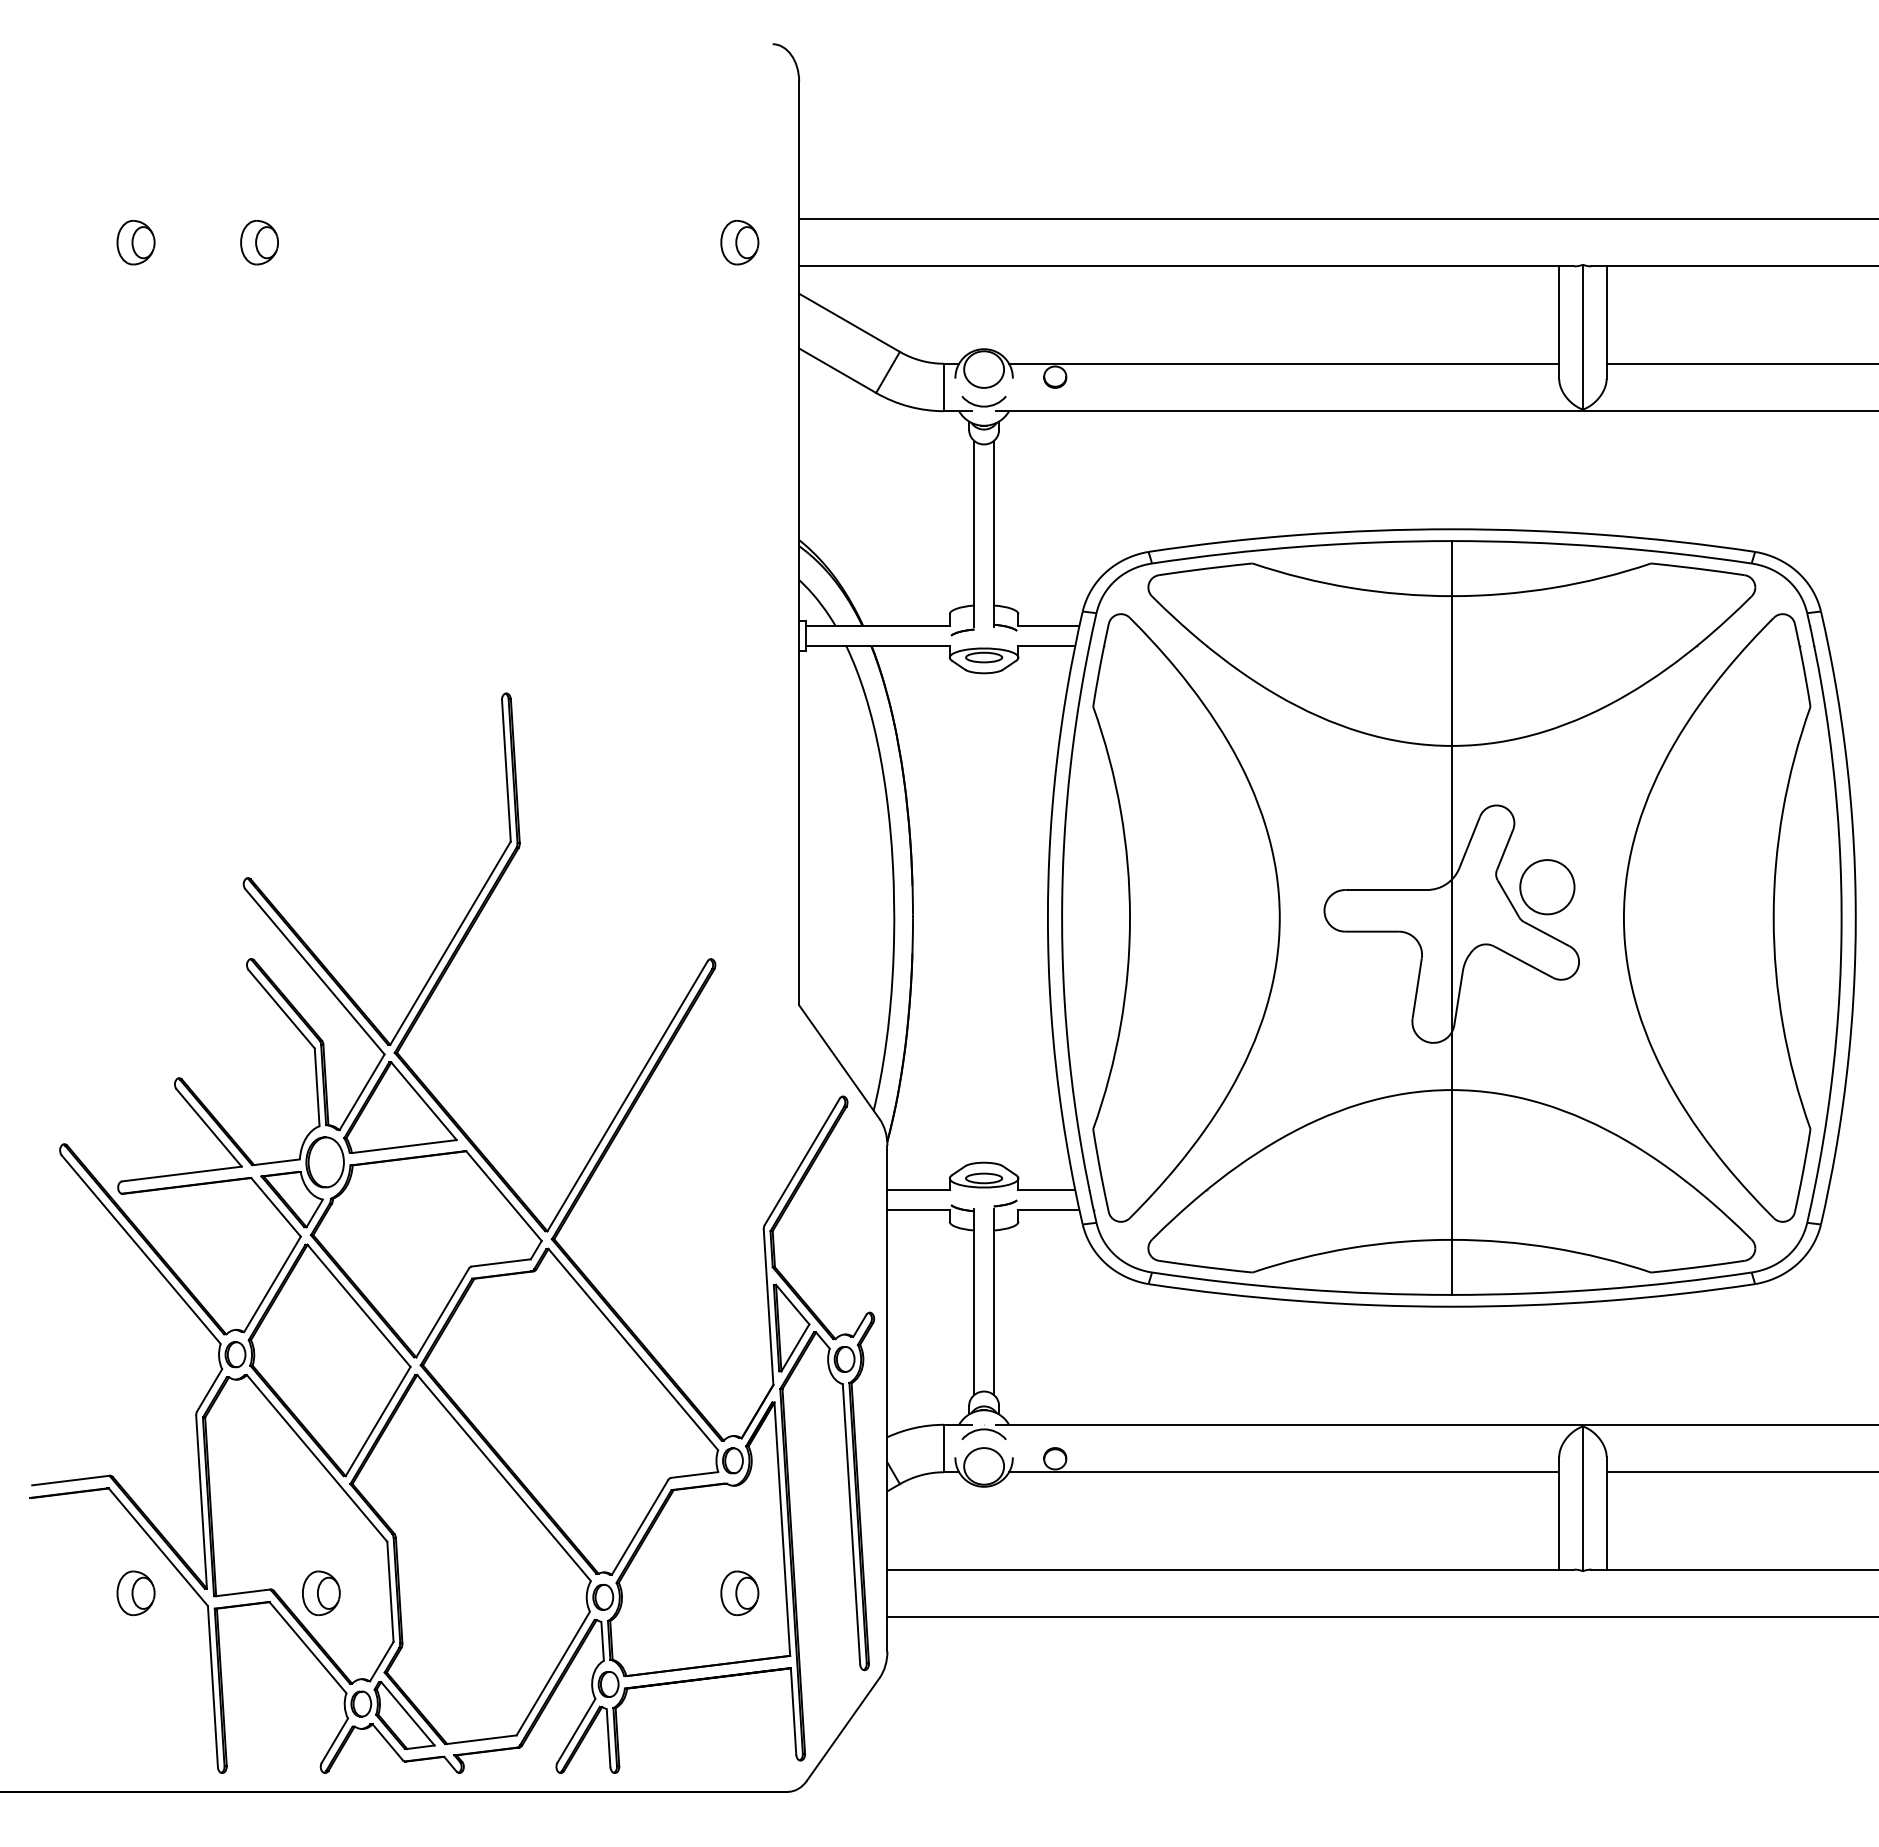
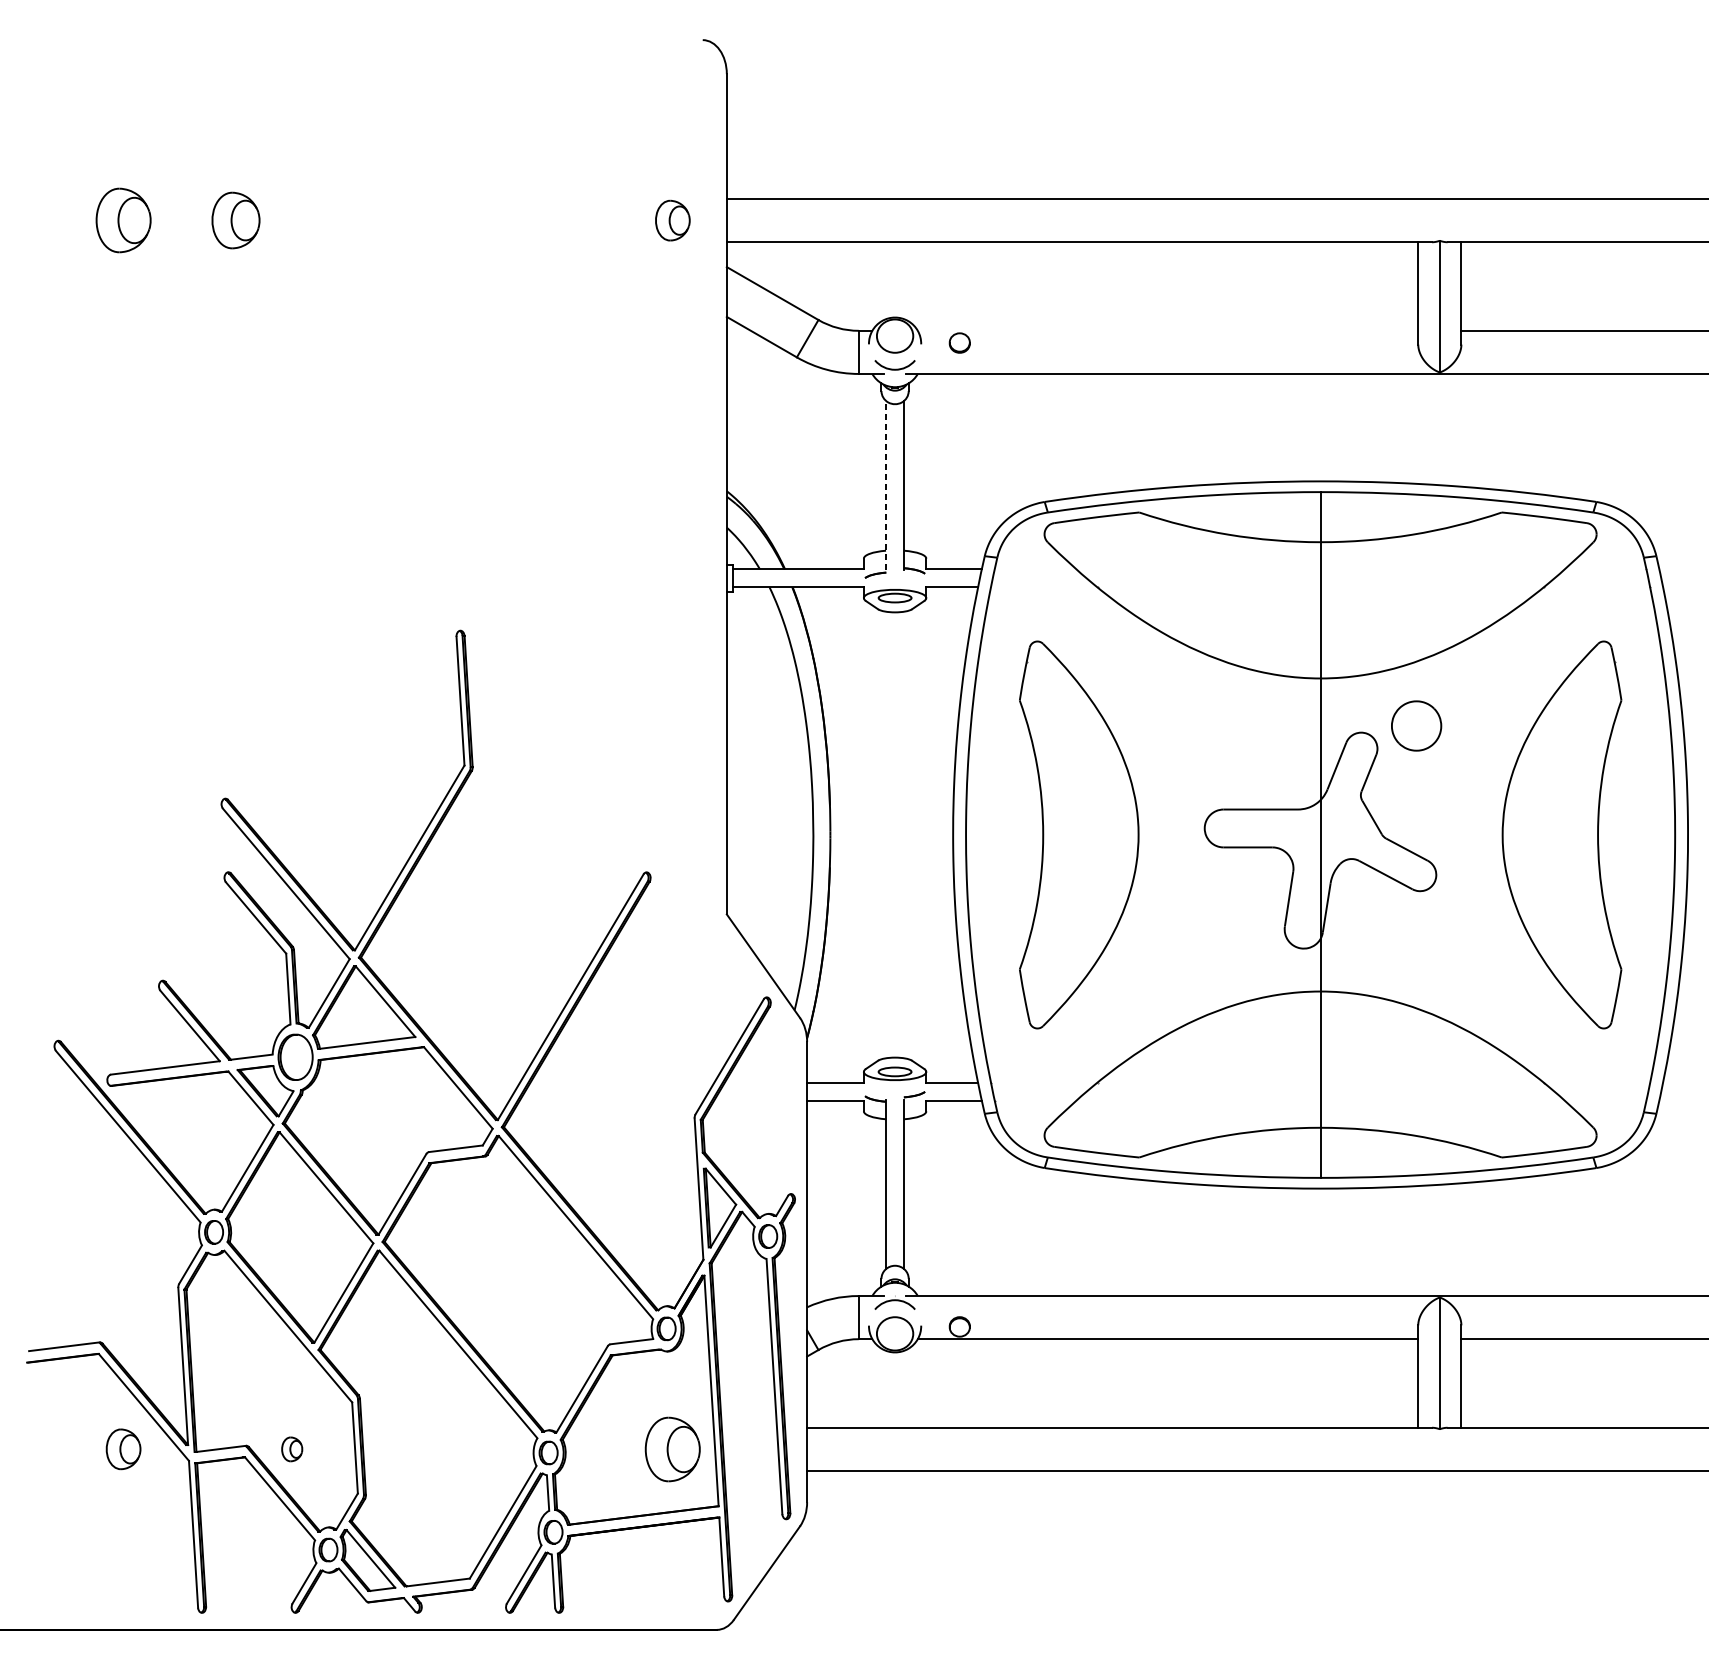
part: (135, 242) -> (123, 220), size x1.6
part: (259, 242) -> (235, 220), size x1.4
line: (1284, 363) -> (1168, 330), removed
line: (974, 533) -> (886, 485), solid -> dashed
part: (1547, 887) -> (1416, 726), moved
part: (1186, 917) -> (1079, 834), size x0.7
part: (1717, 917) -> (1562, 834), size x0.7
part: (739, 1592) -> (672, 1448), size x1.6
part: (321, 1593) -> (292, 1449), size x0.6

